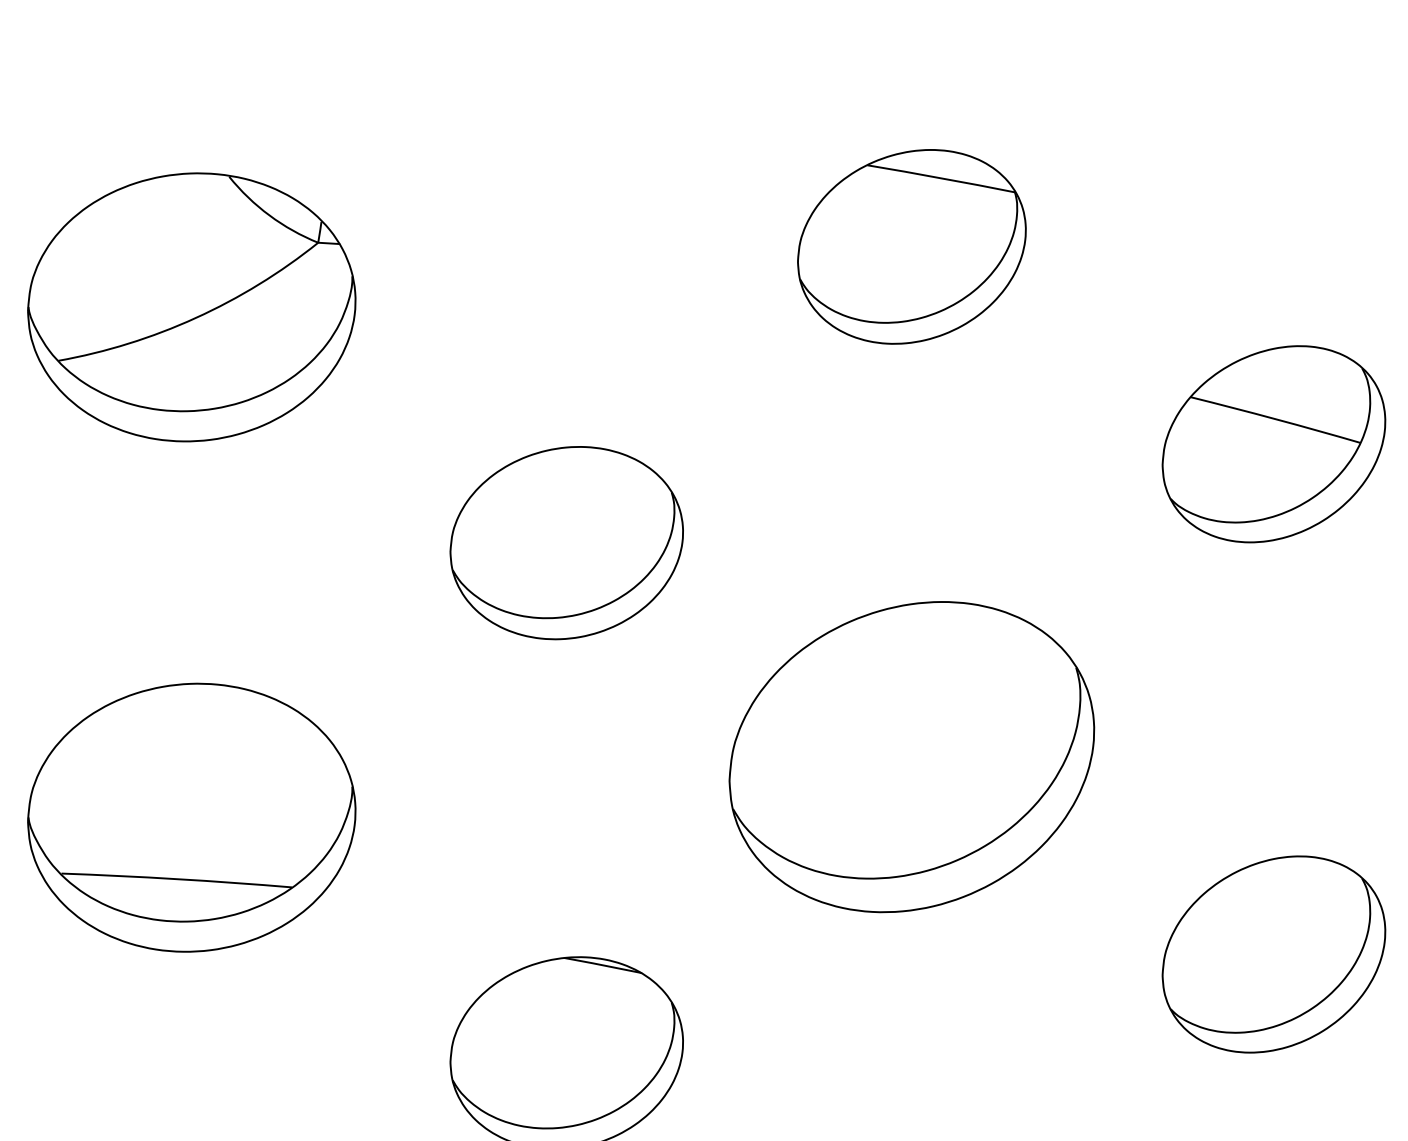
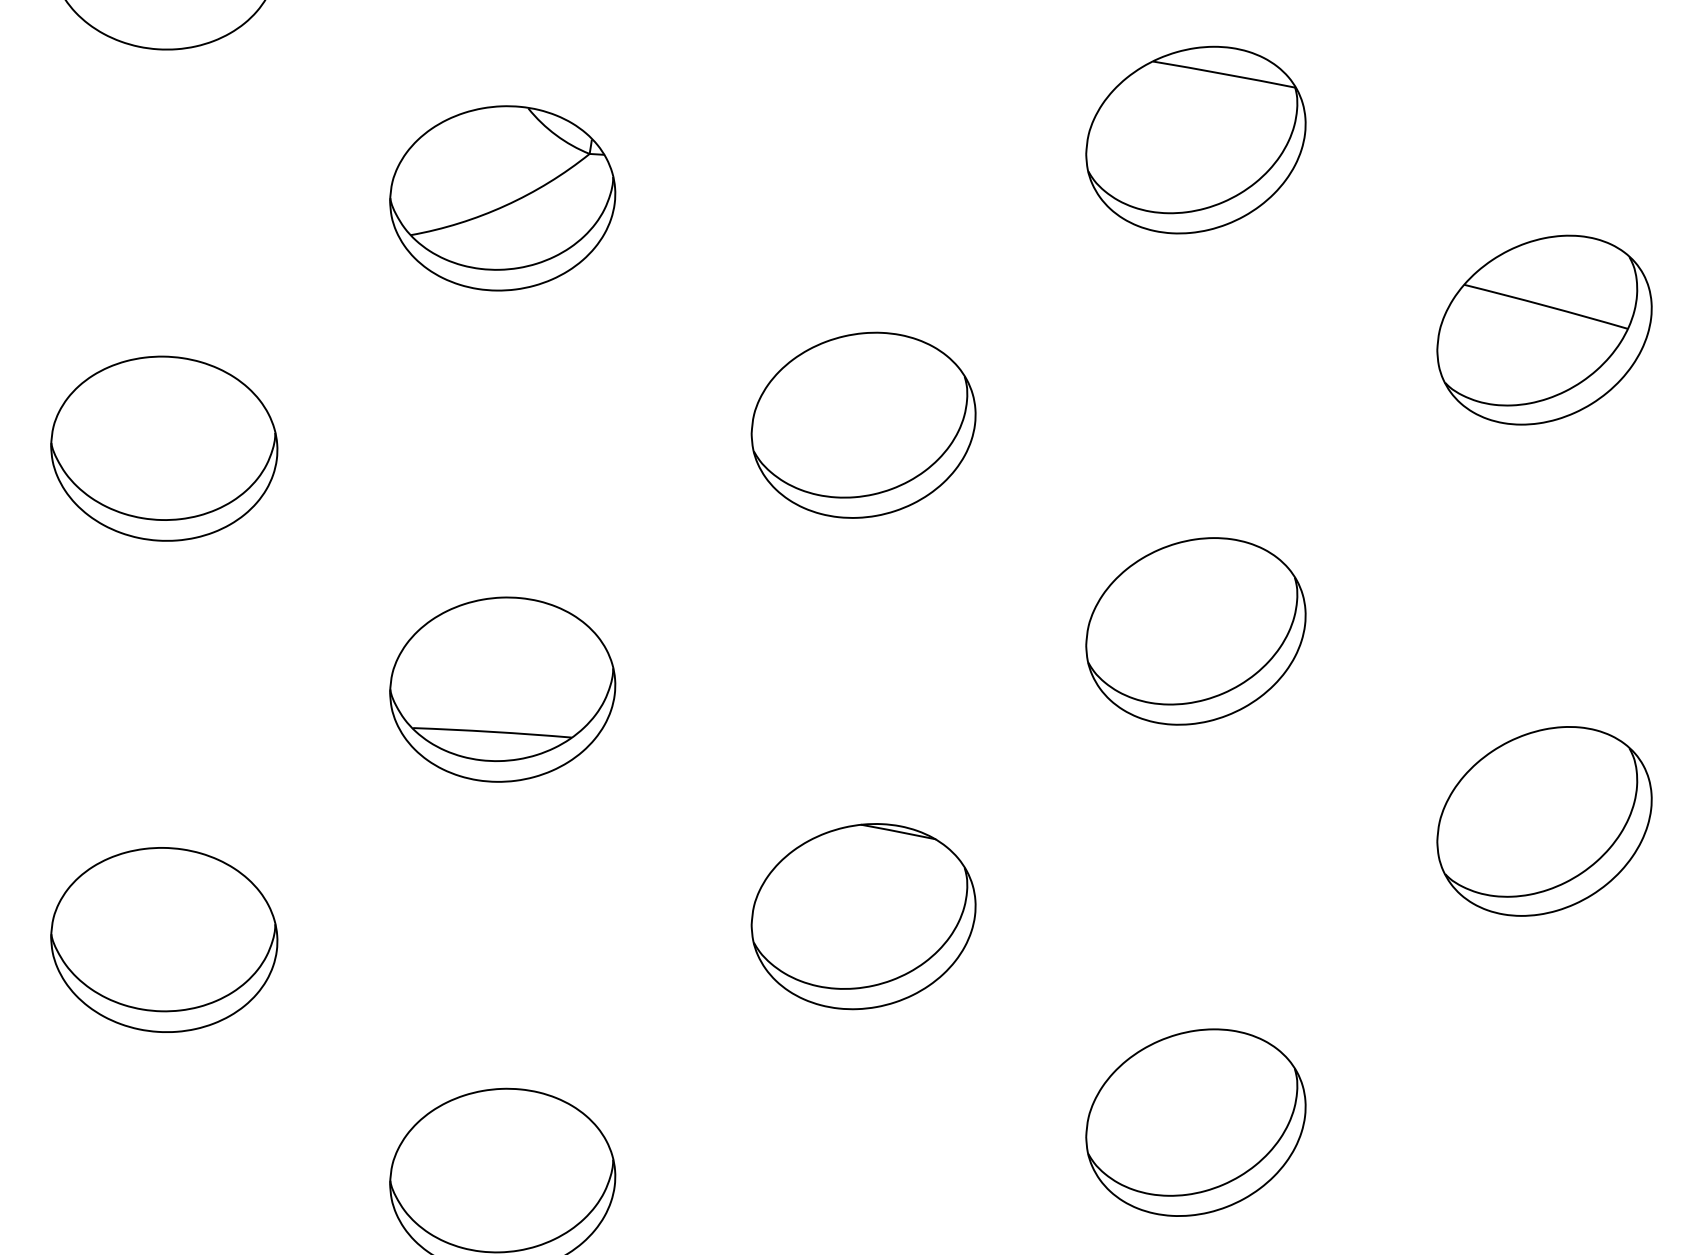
part: (191, 307) -> (502, 198), size x0.71
part: (911, 757) -> (1195, 631), size x0.62
part: (191, 817) -> (502, 689), size x0.71

